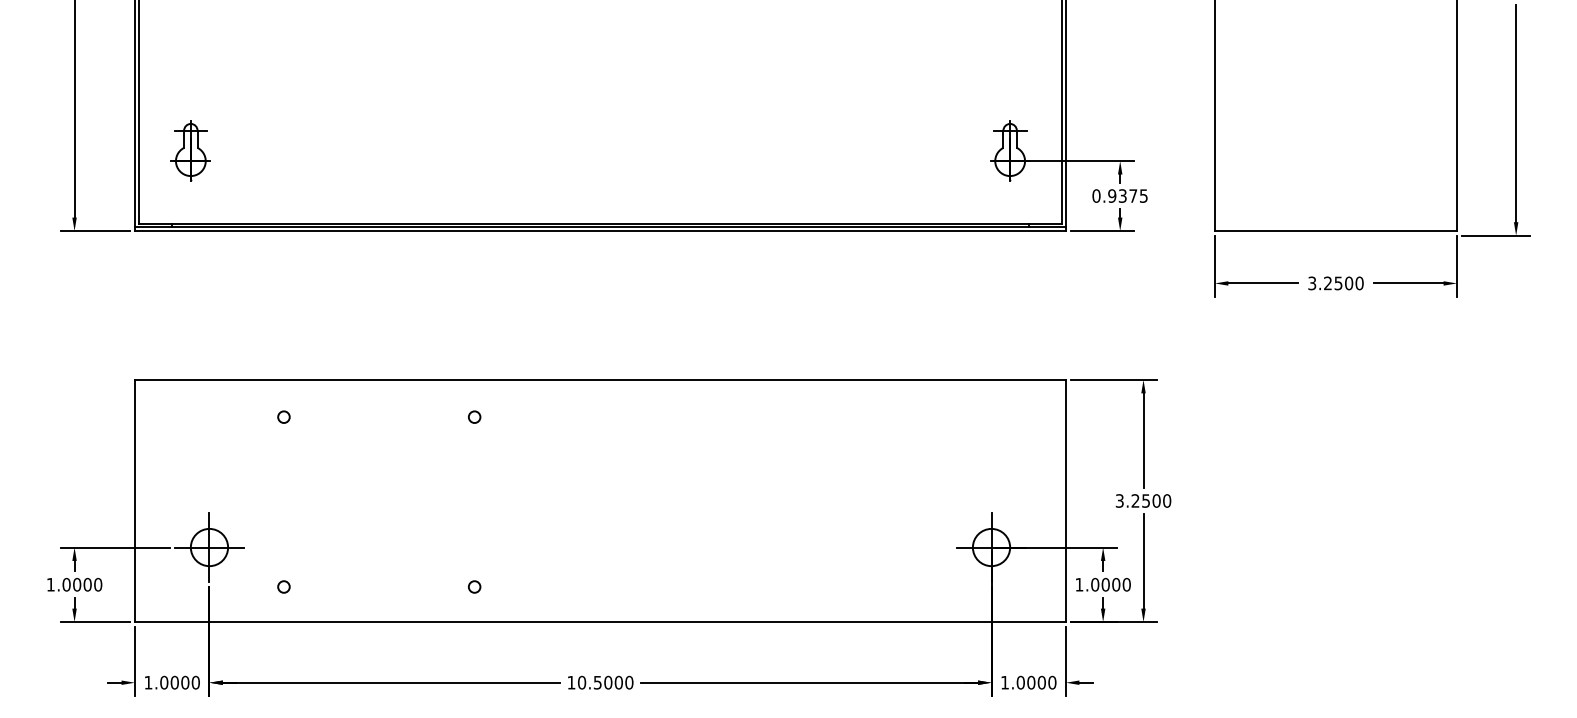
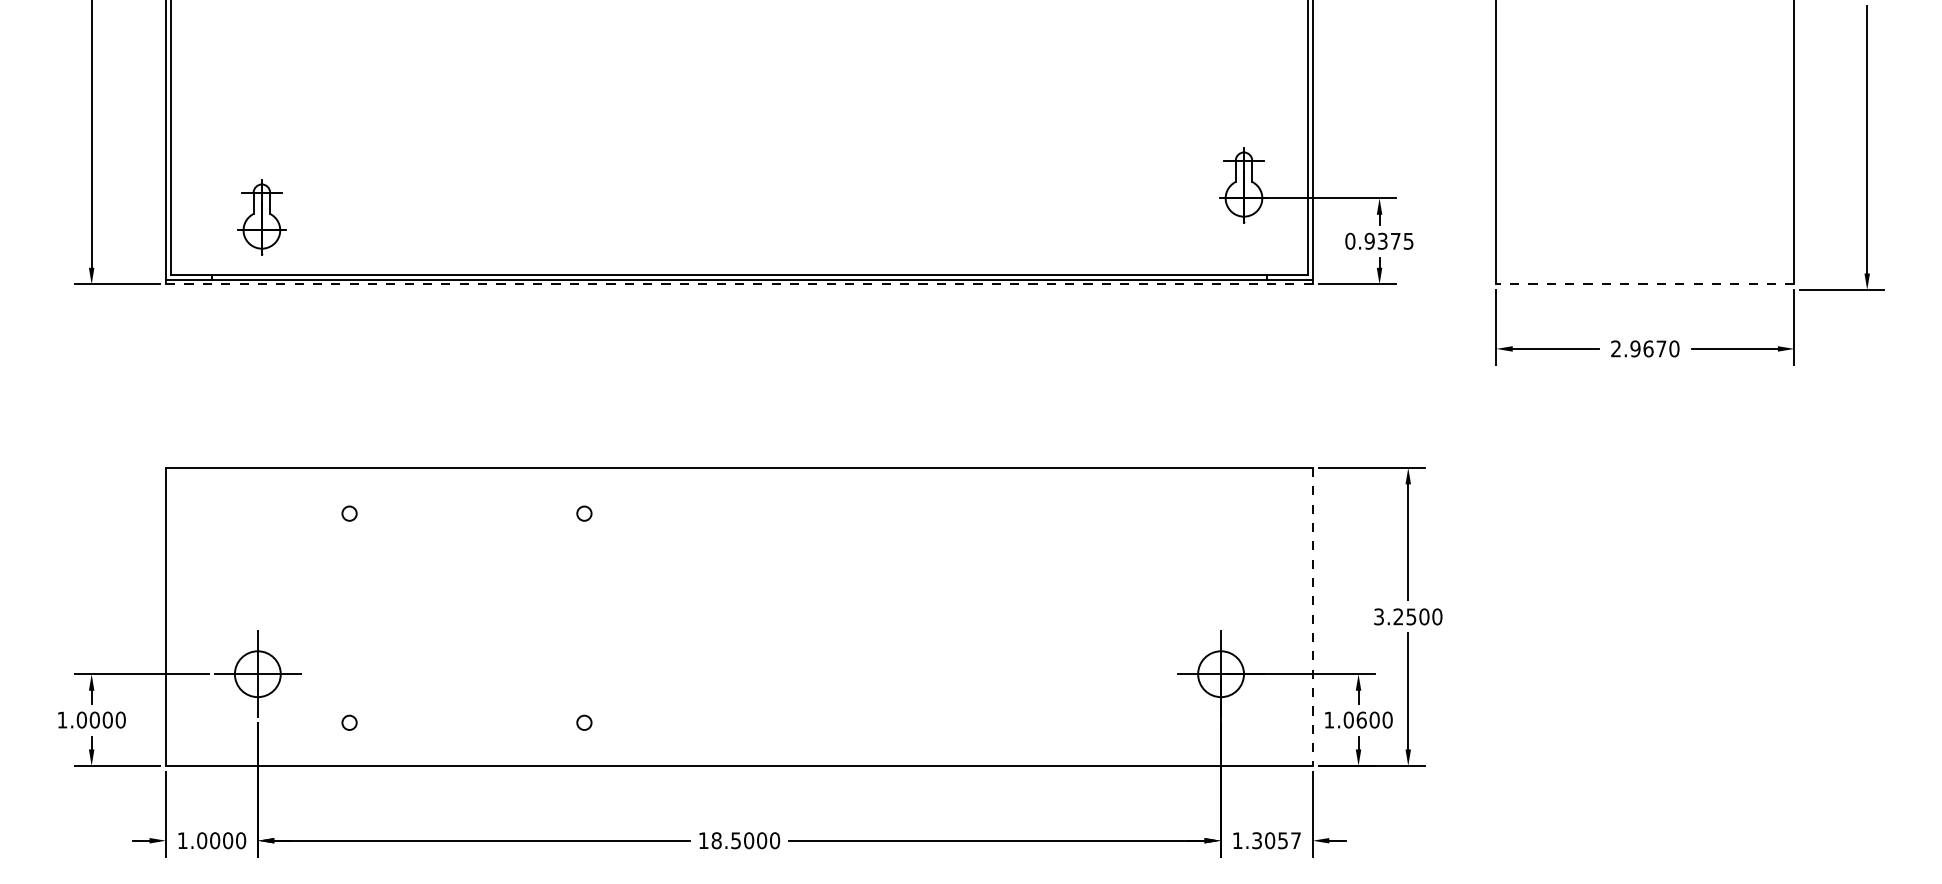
part: (190, 150) -> (261, 217), moved
line: (600, 231) -> (739, 284), solid -> dashed
line: (1335, 231) -> (1644, 284), solid -> dashed
text: (1330, 283) -> (1638, 348), 3.2500 -> 2.9670
line: (1065, 501) -> (1312, 617), solid -> dashed
text: (1105, 584) -> (1361, 719), 1.0000 -> 1.0600
text: (581, 682) -> (716, 840), 10.5000 -> 18.5000
text: (1036, 682) -> (1276, 840), 1.0000 -> 1.3057

